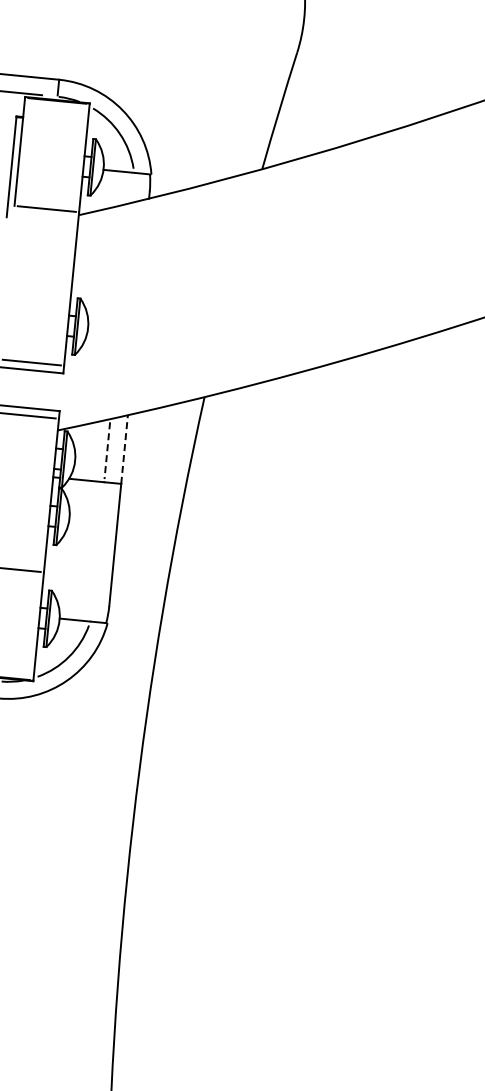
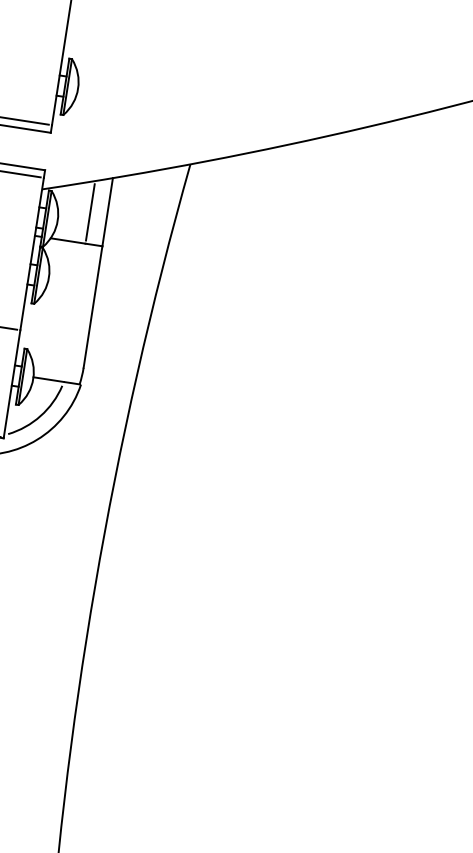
line: (124, 449) -> (107, 212), dashed -> solid
line: (107, 450) -> (90, 212), dashed -> solid

